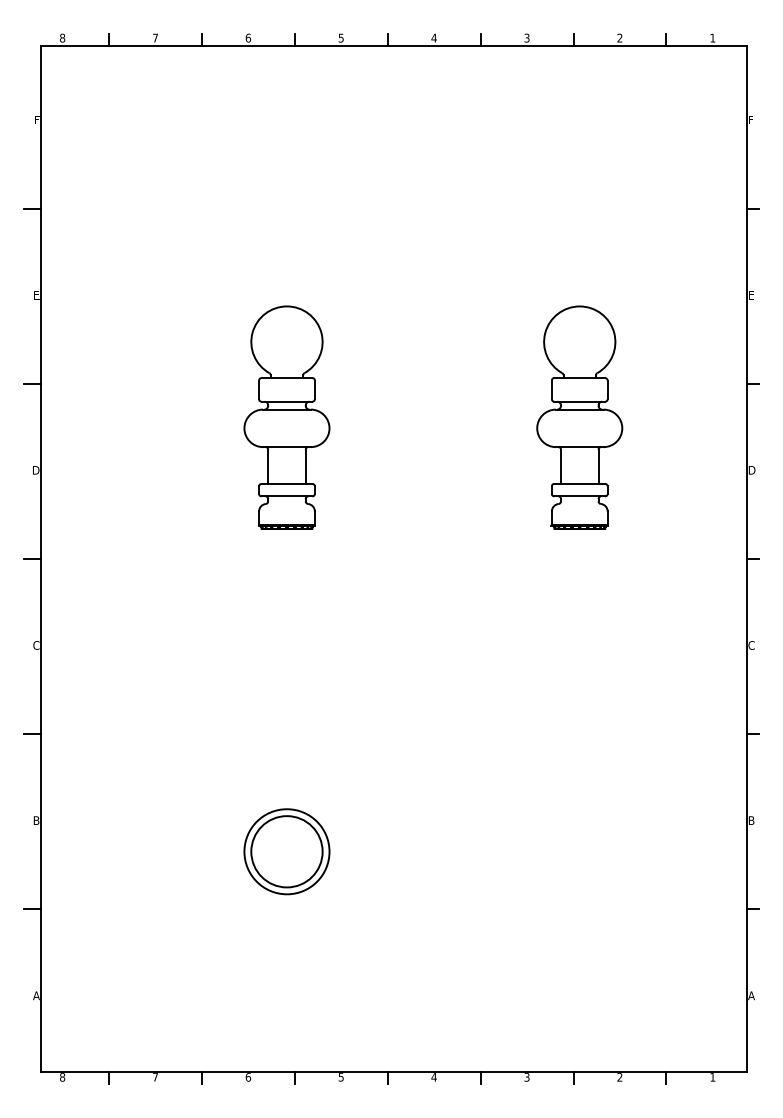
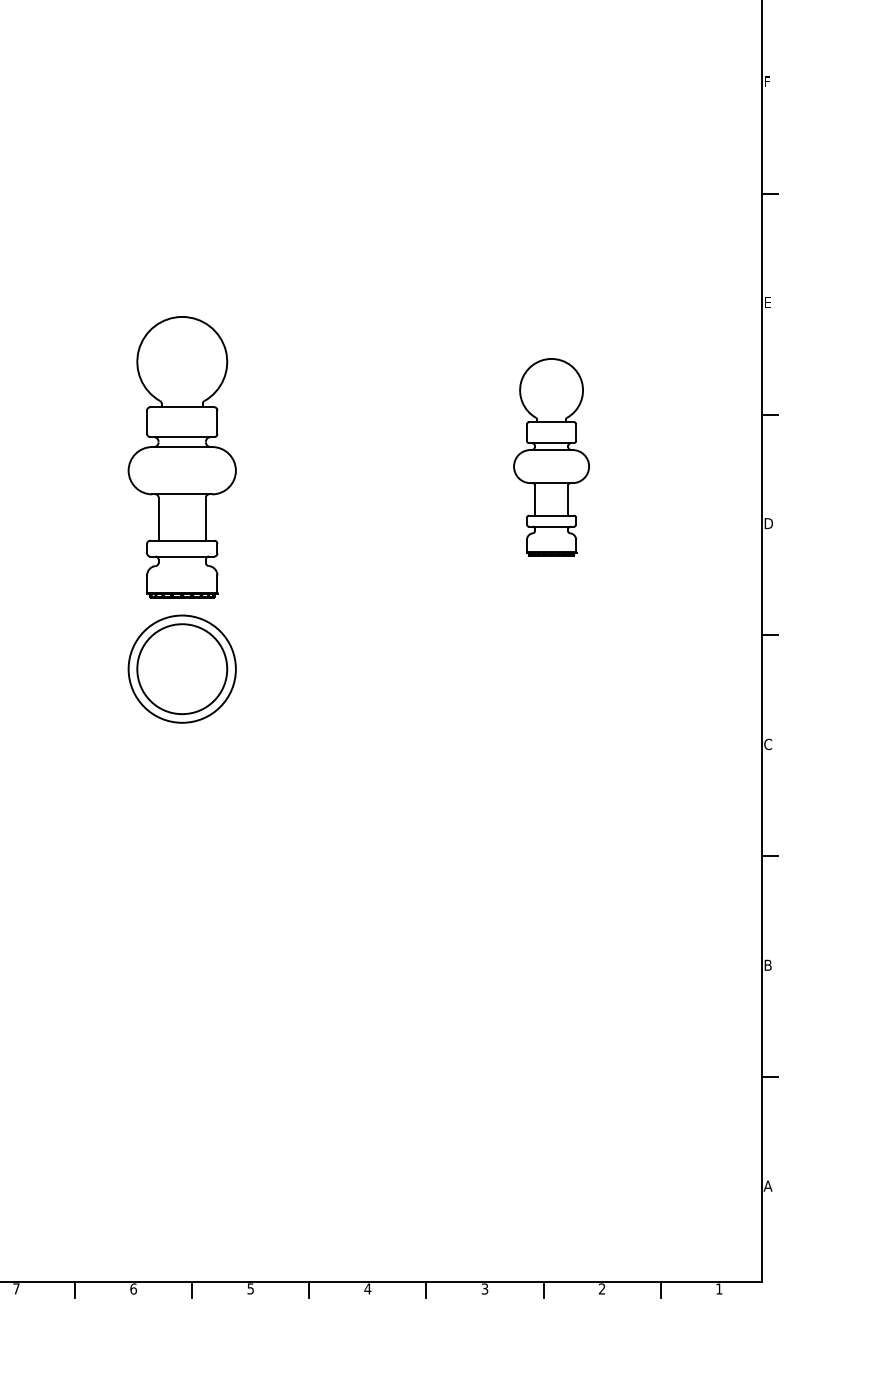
part: (579, 417) -> (551, 456), size x0.7
part: (286, 851) -> (181, 668), moved

